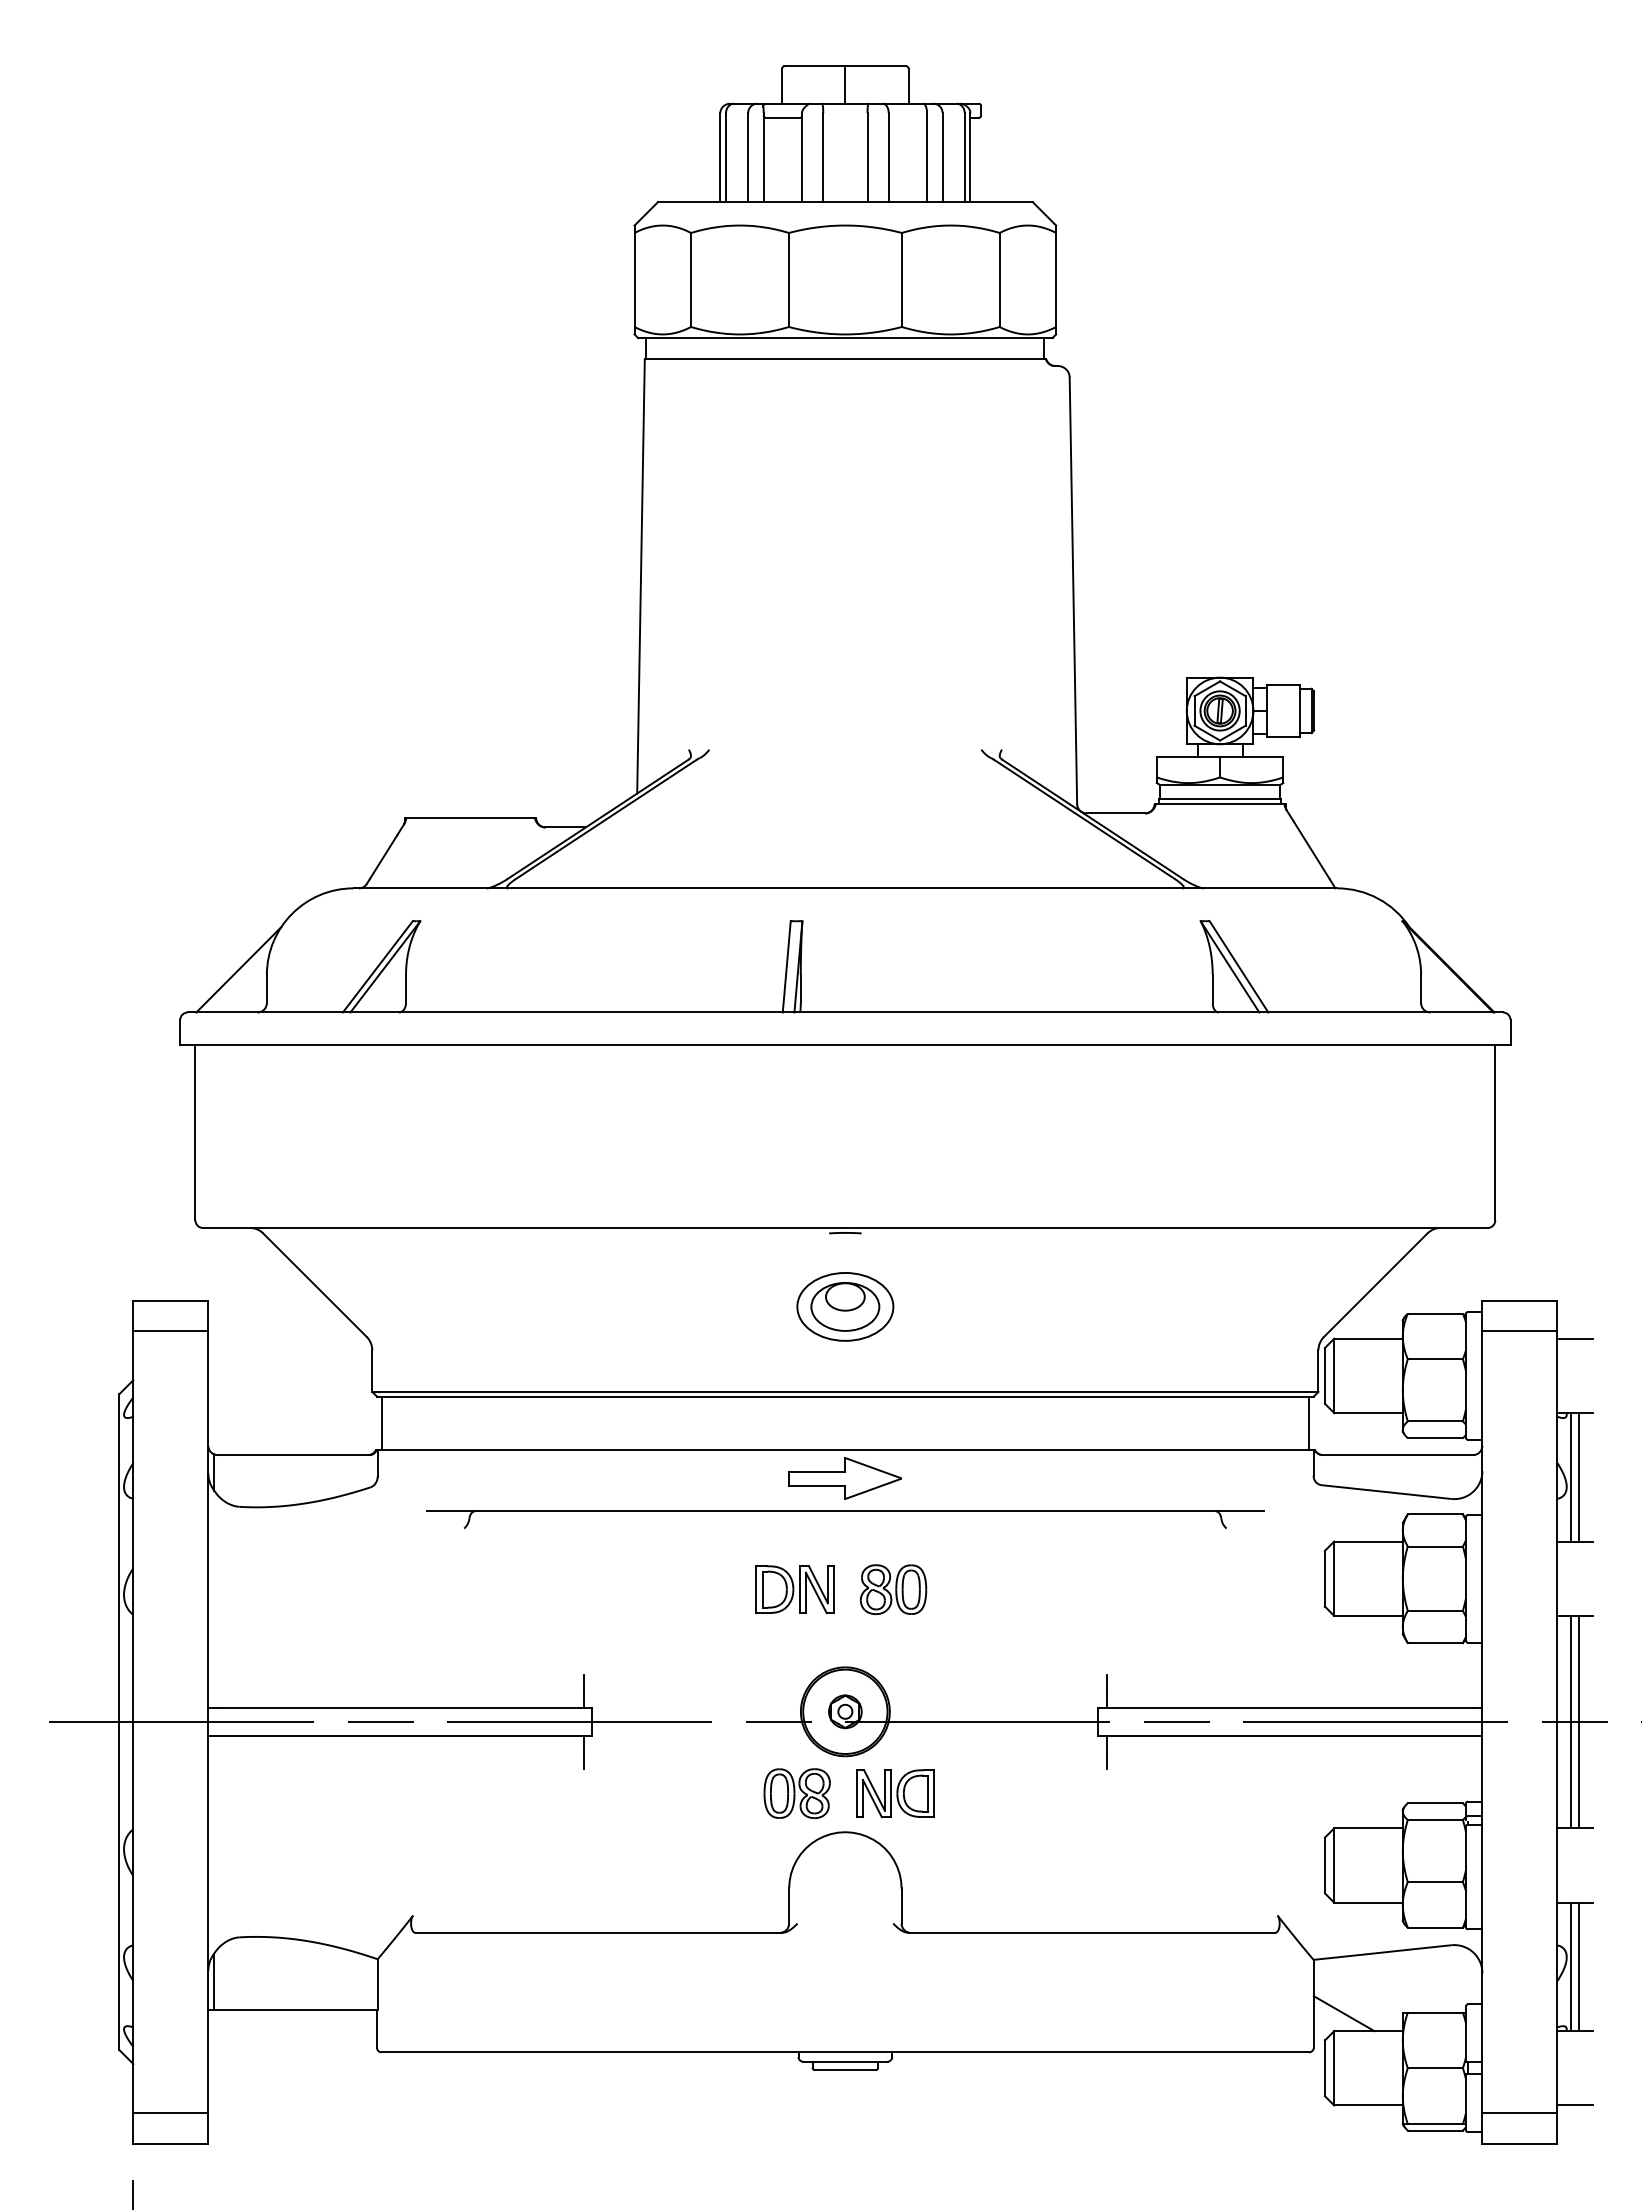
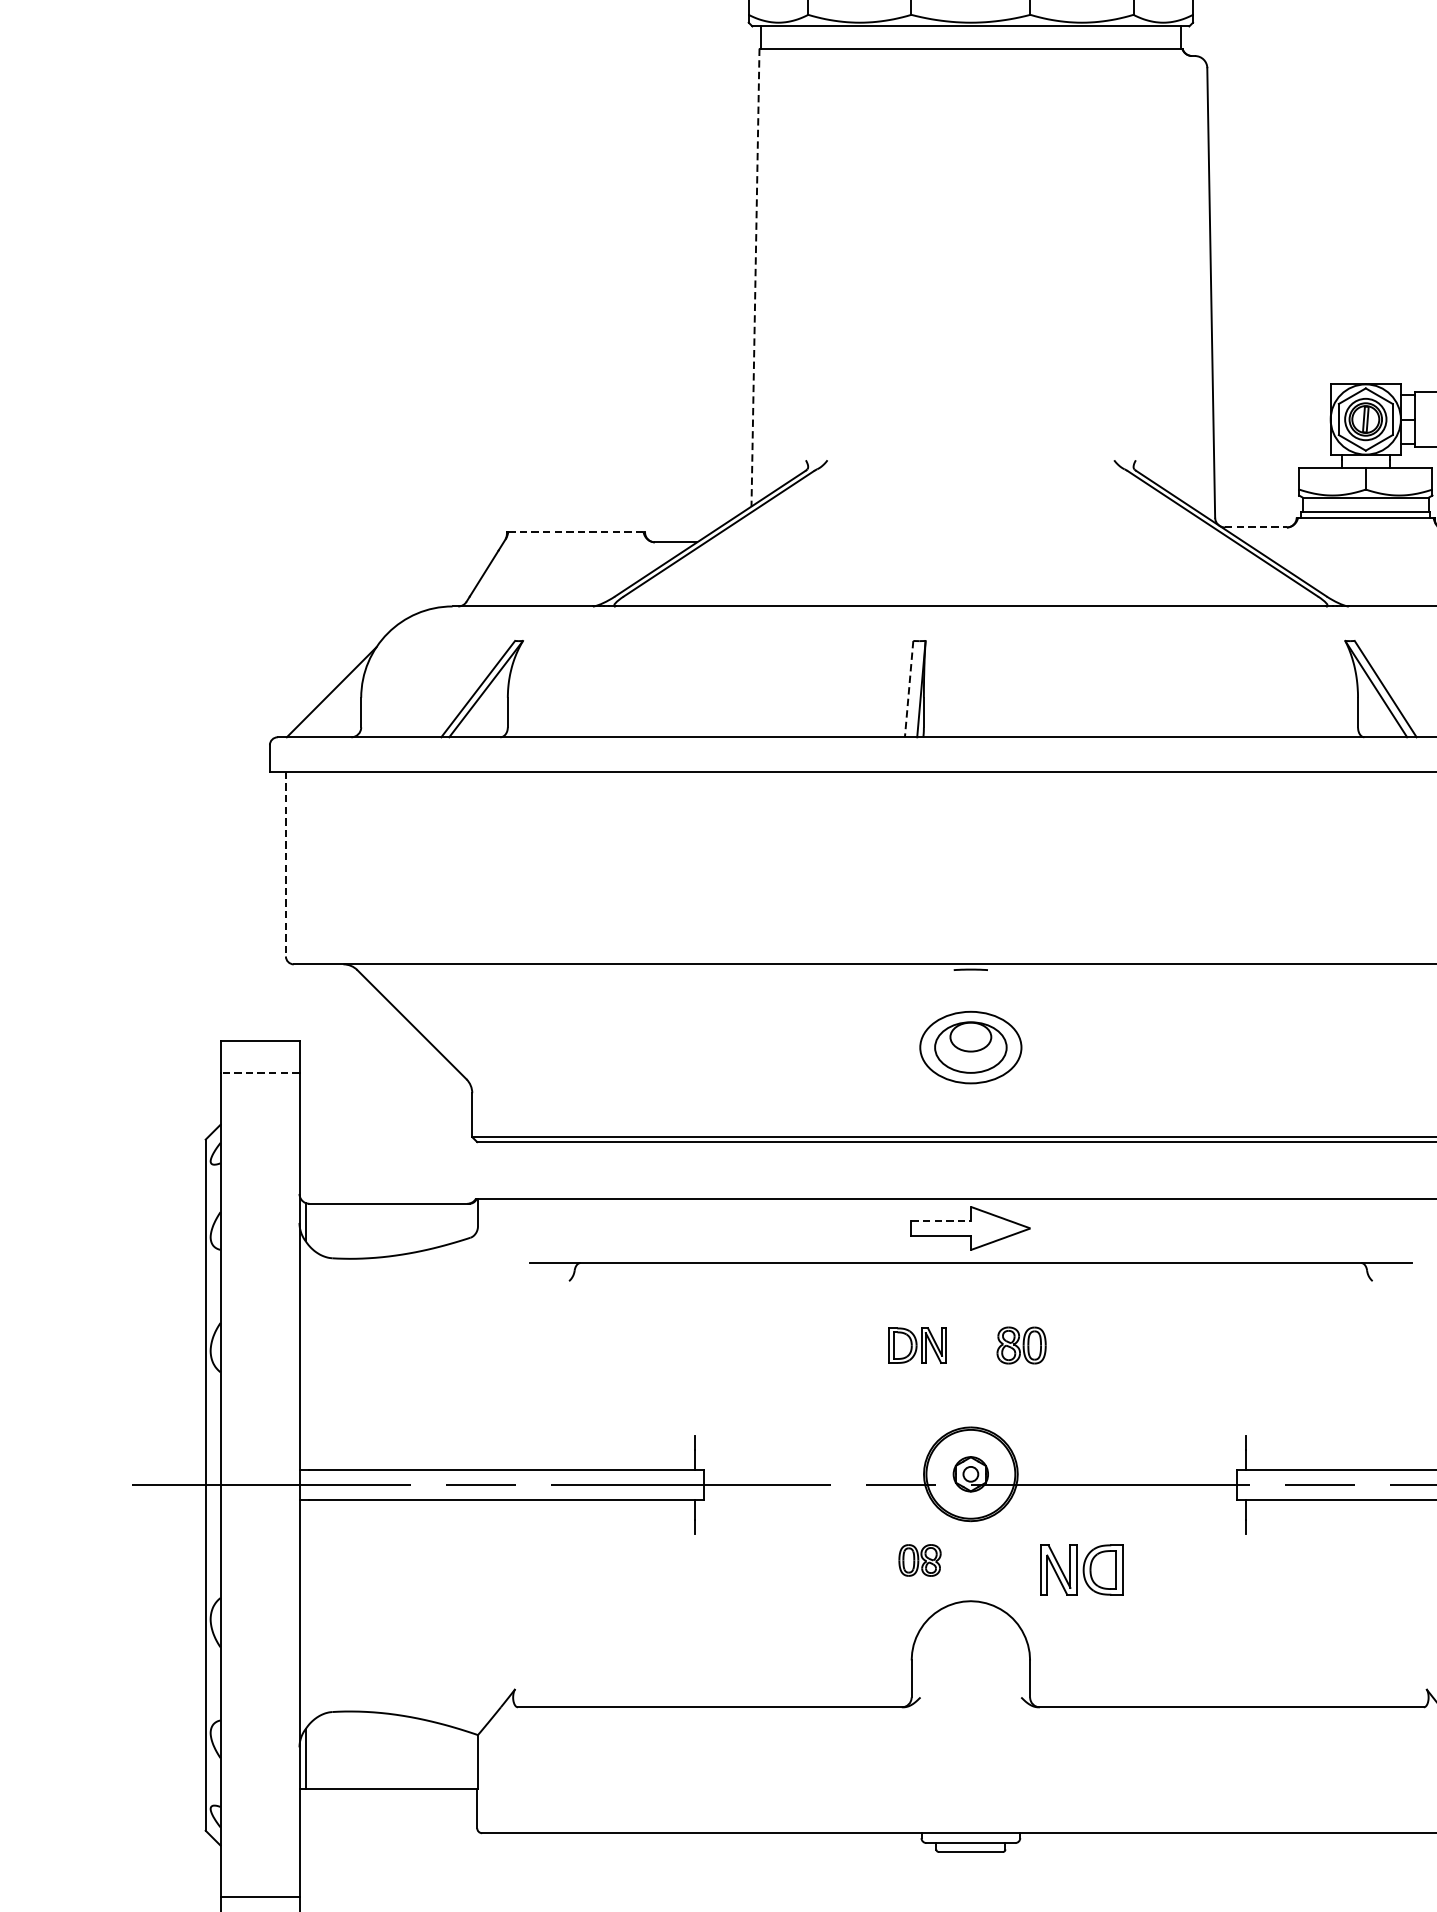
line: (641, 576) -> (756, 277), solid -> dashed
line: (1116, 813) -> (1256, 527), solid -> dashed
line: (471, 818) -> (576, 532), solid -> dashed
line: (786, 966) -> (908, 688), solid -> dashed
line: (195, 1132) -> (285, 863), solid -> dashed
line: (170, 1330) -> (259, 1072), solid -> dashed
line: (381, 1423) -> (482, 1170), removed
line: (817, 1471) -> (941, 1221), solid -> dashed
part: (794, 1589) -> (917, 1345), size x0.7
part: (893, 1589) -> (1021, 1345), size x0.7
part: (796, 1793) -> (919, 1560), size x0.6
part: (895, 1793) -> (1081, 1569), moved

